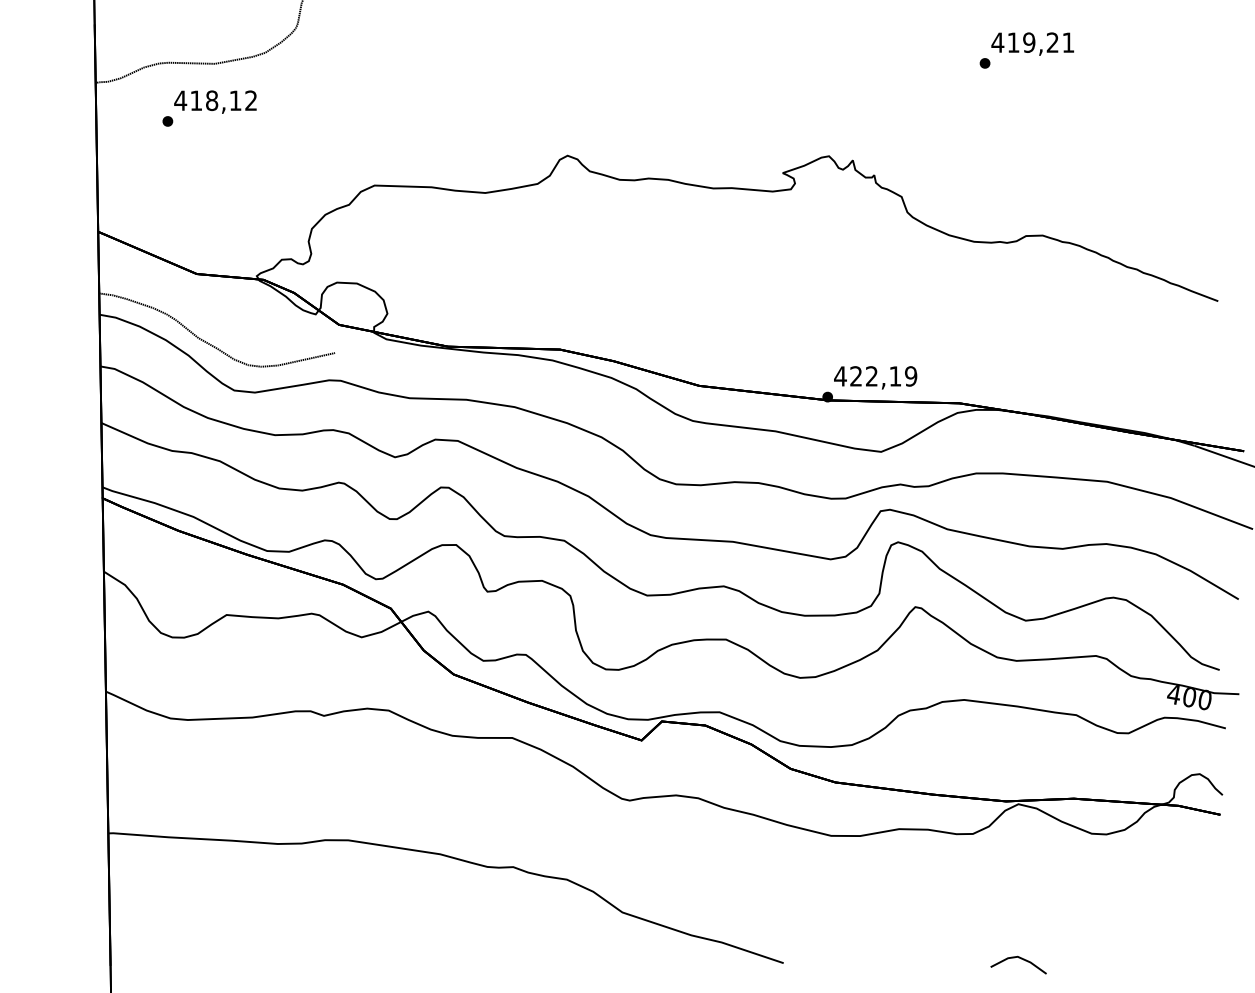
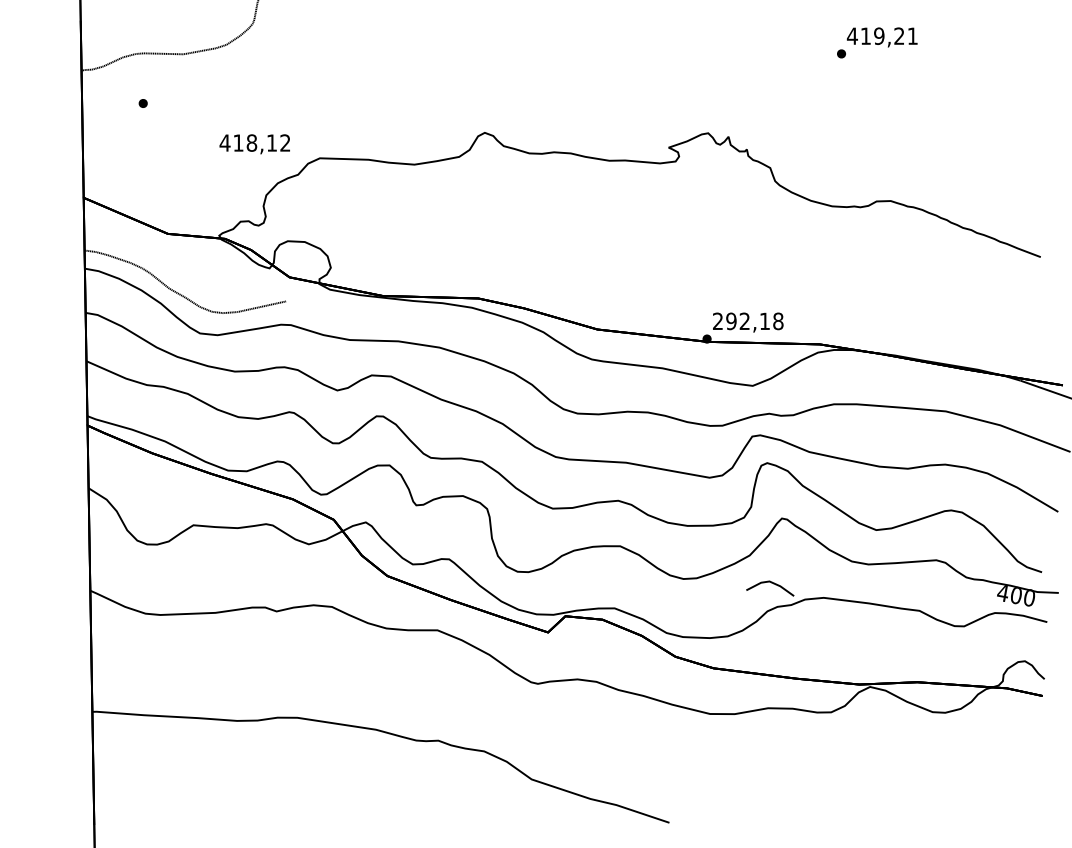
text: (215, 101) -> (254, 143), moved
text: (875, 376) -> (747, 321), 422,19 -> 292,18
line: (1021, 959) -> (772, 583), moved

